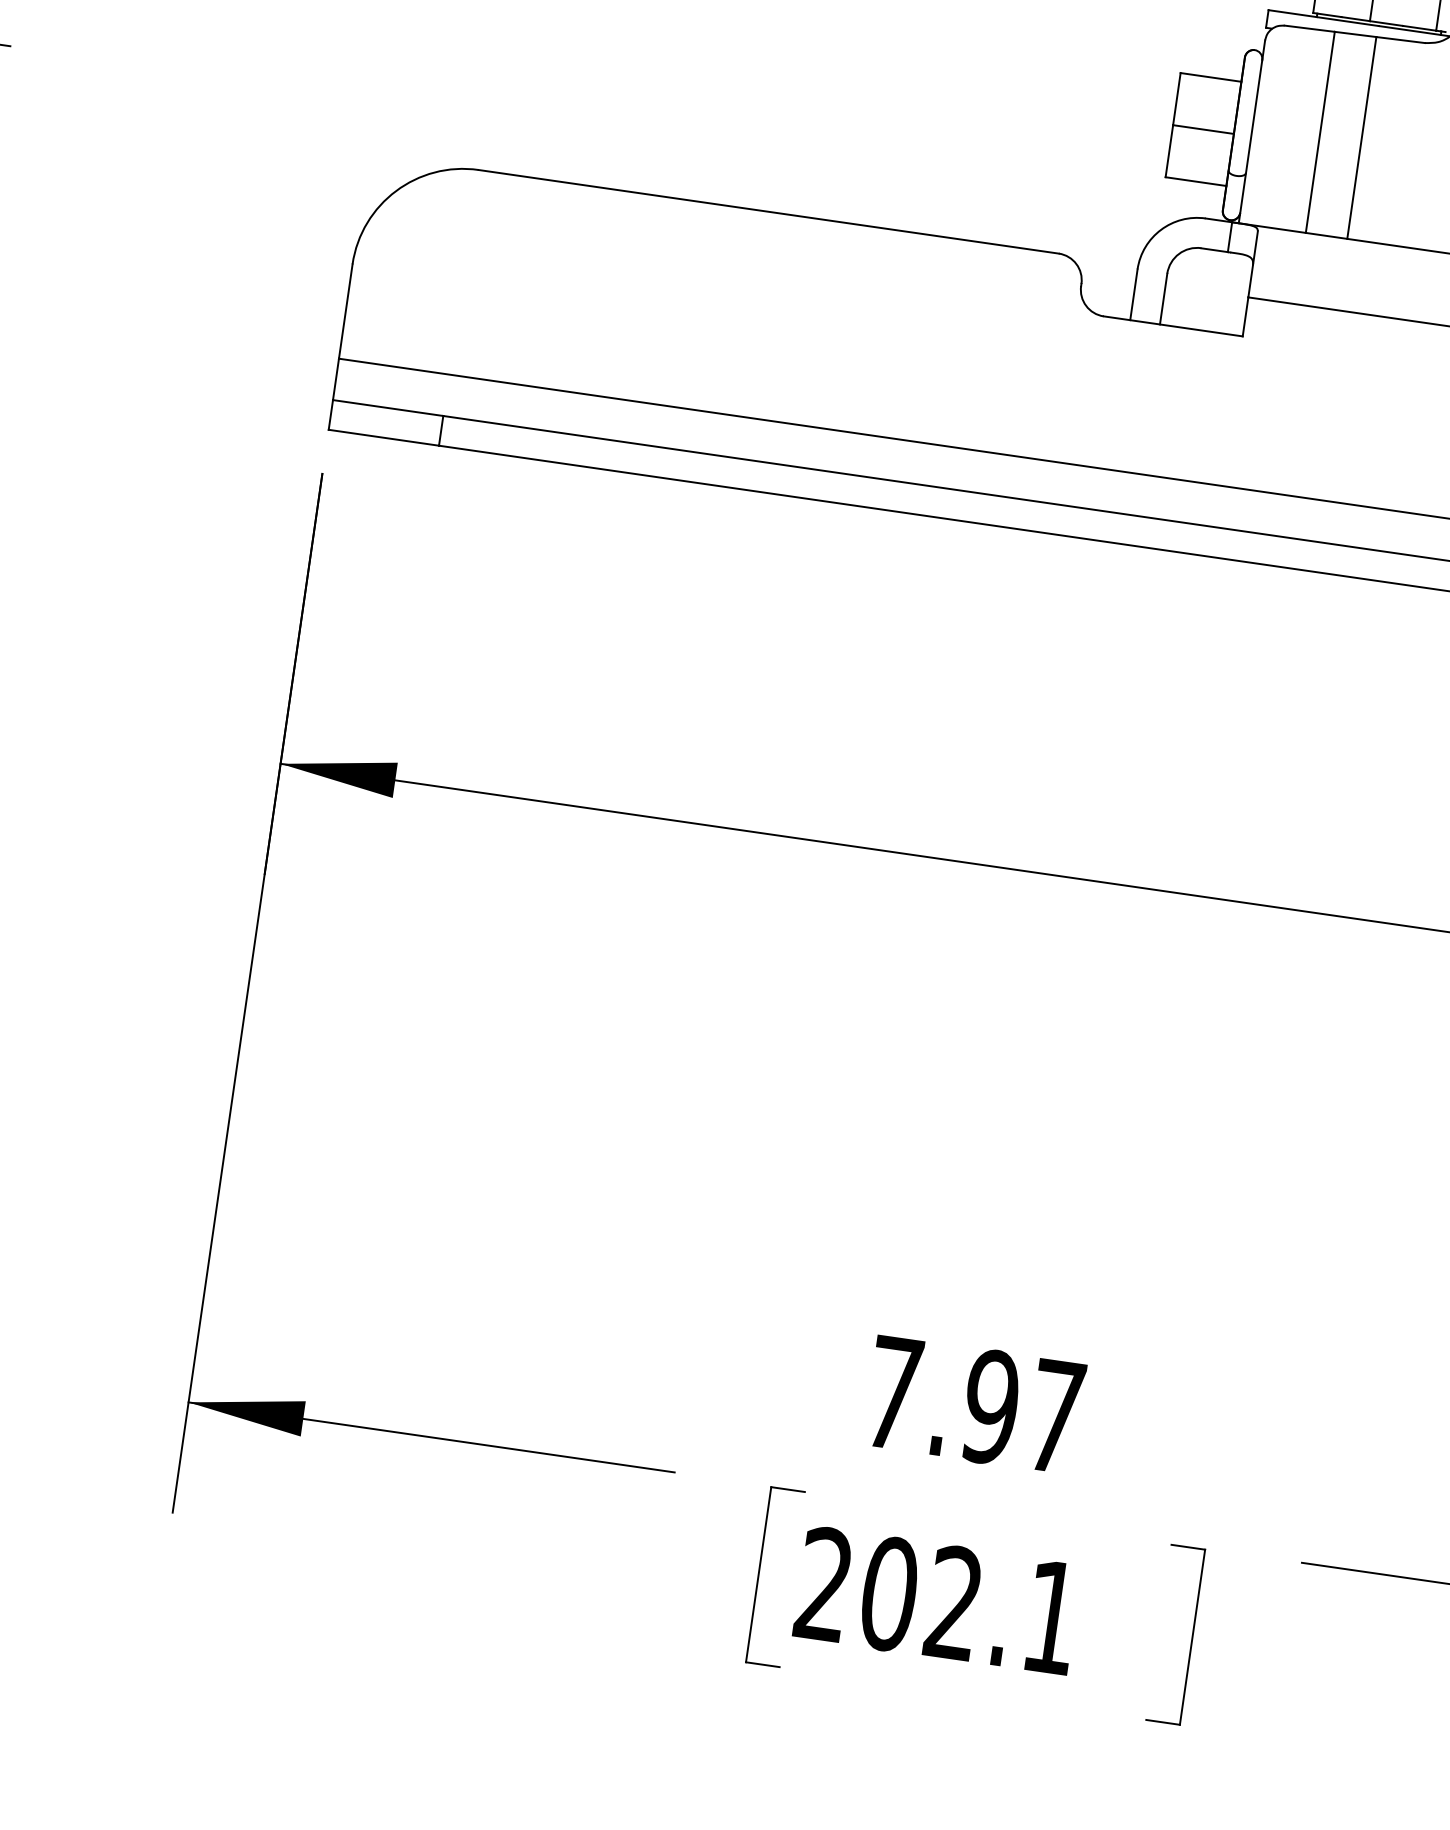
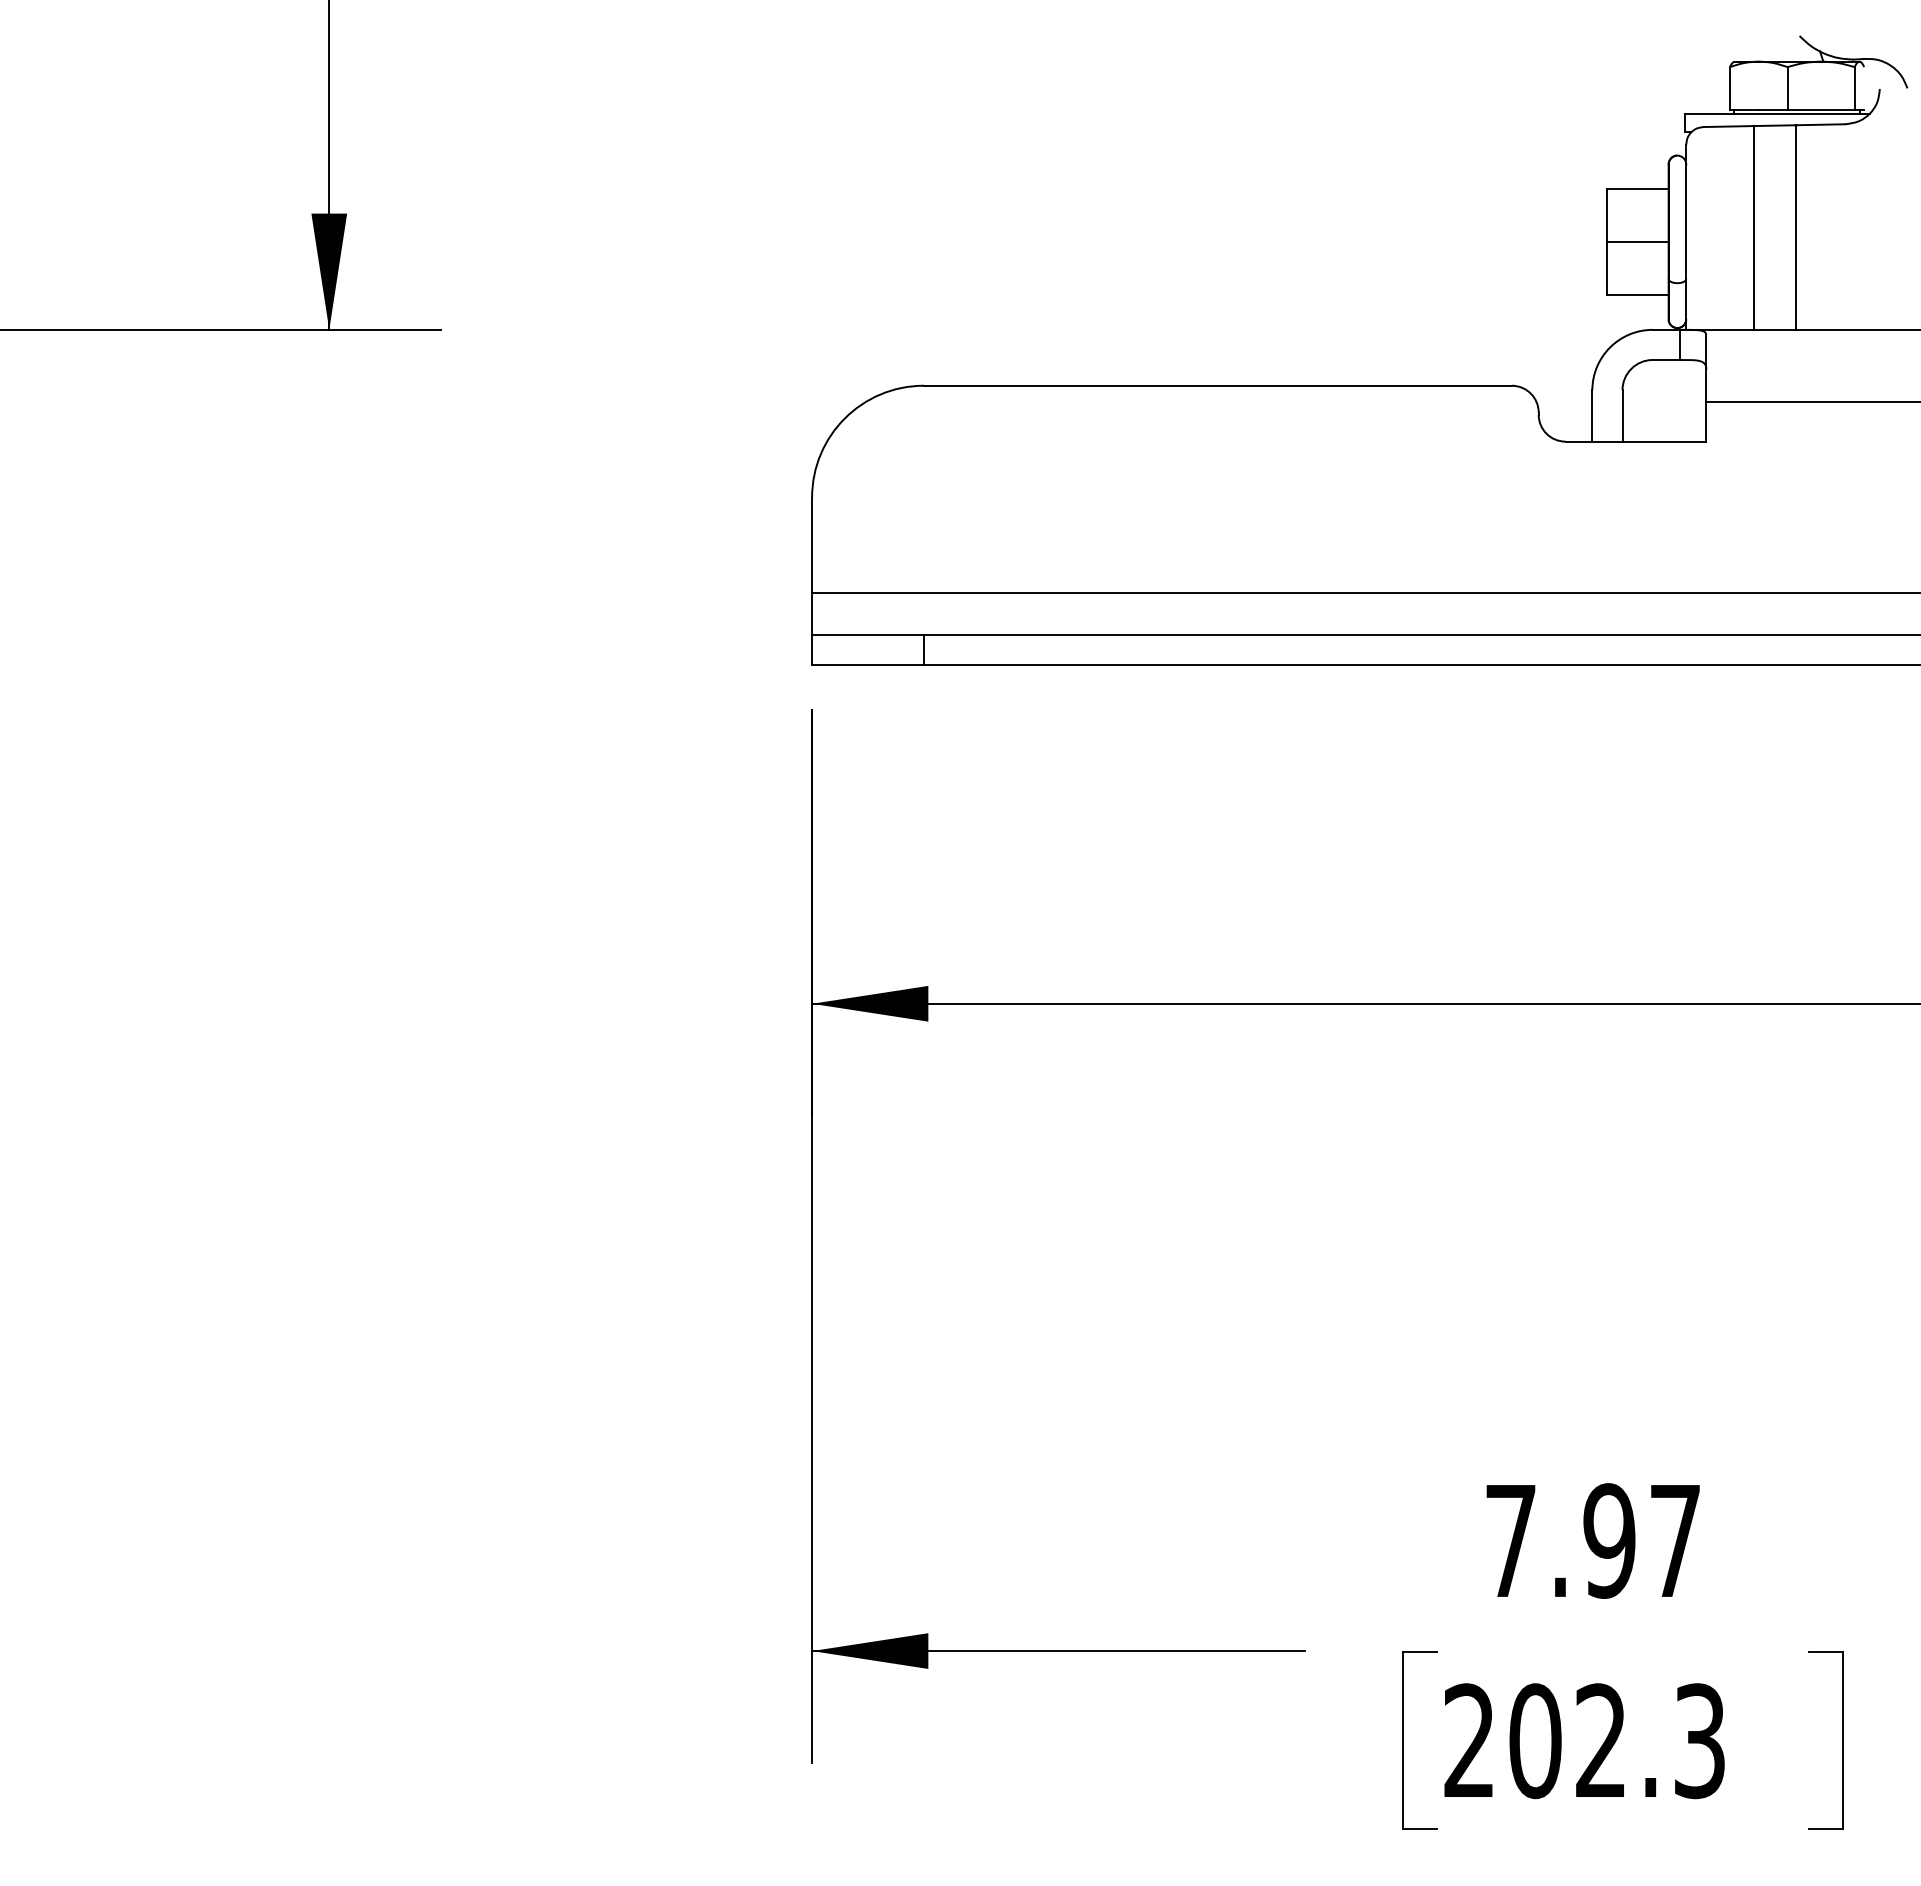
text: (1051, 1617) -> (1699, 1741), 202.1 -> 202.3

